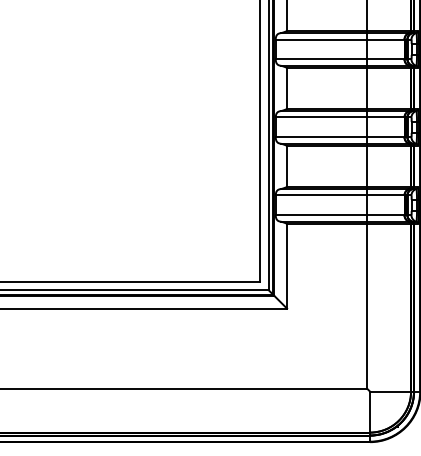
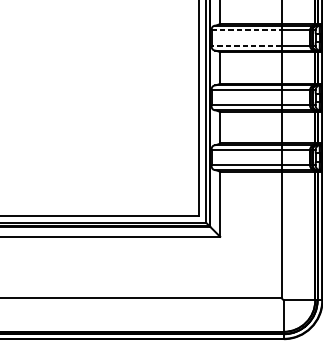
line: (321, 39) -> (246, 30), solid -> dashed
line: (321, 59) -> (246, 45), solid -> dashed

